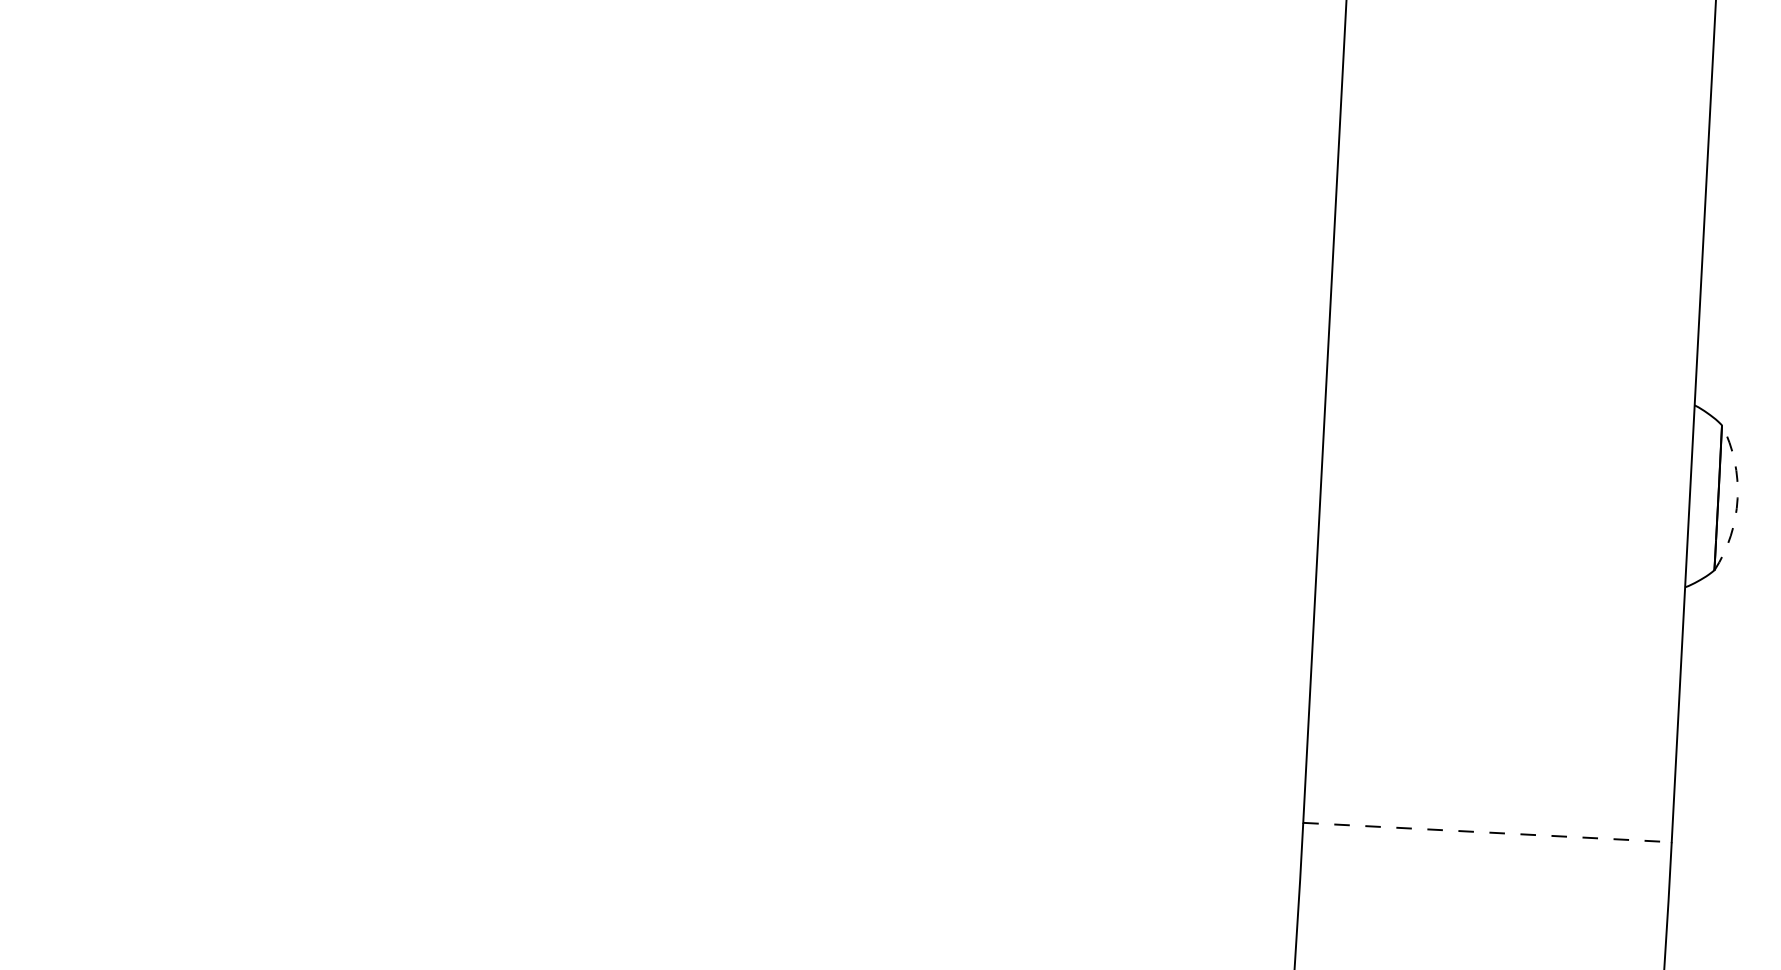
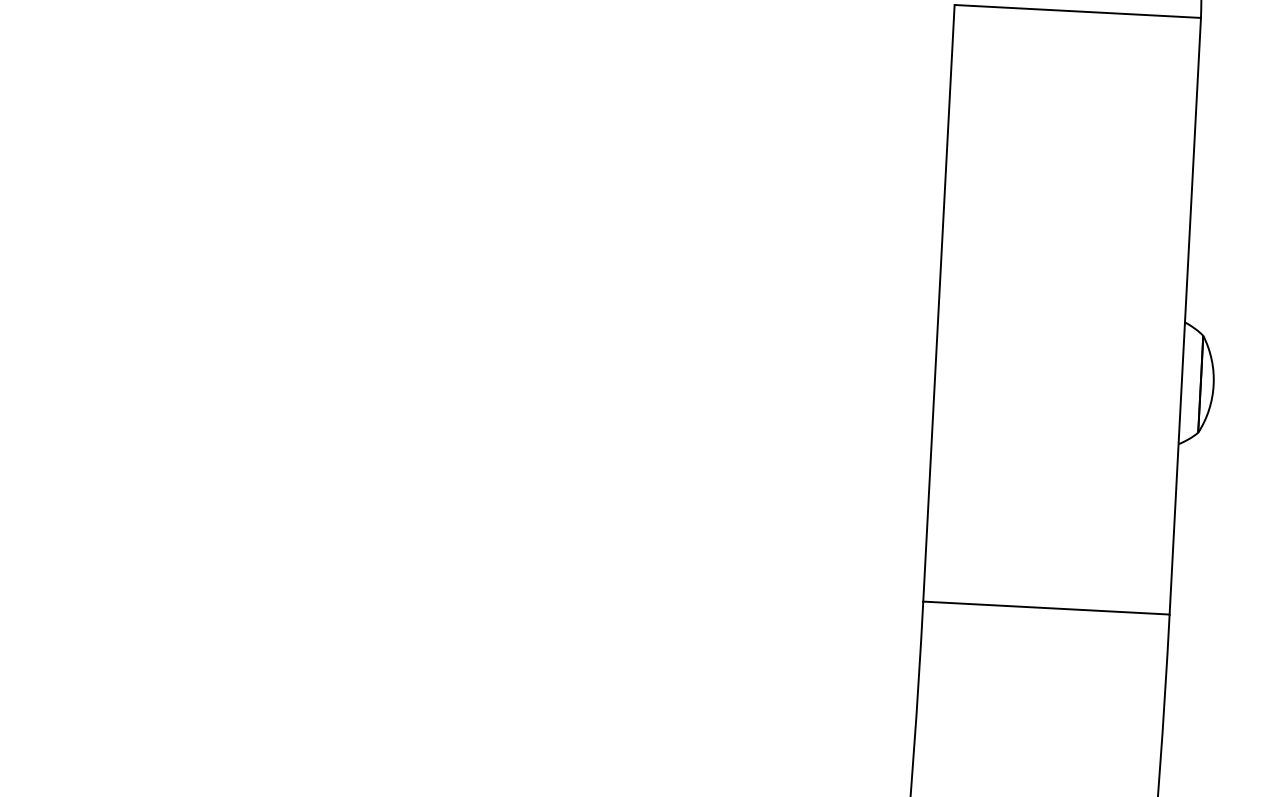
arc: (1737, 498) -> (1213, 384), dashed -> solid
line: (1487, 833) -> (1046, 608), dashed -> solid

